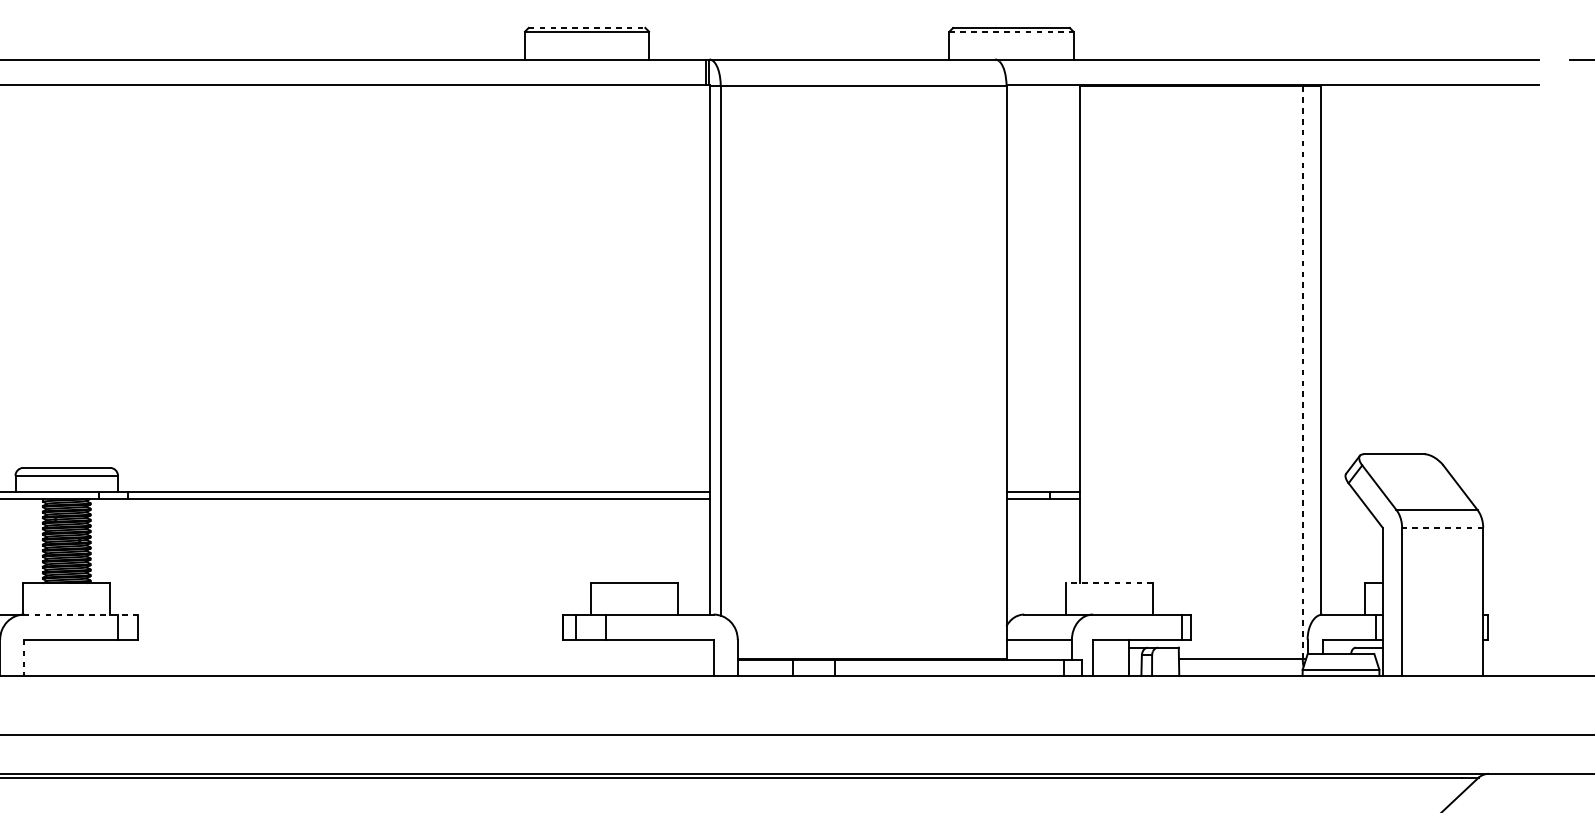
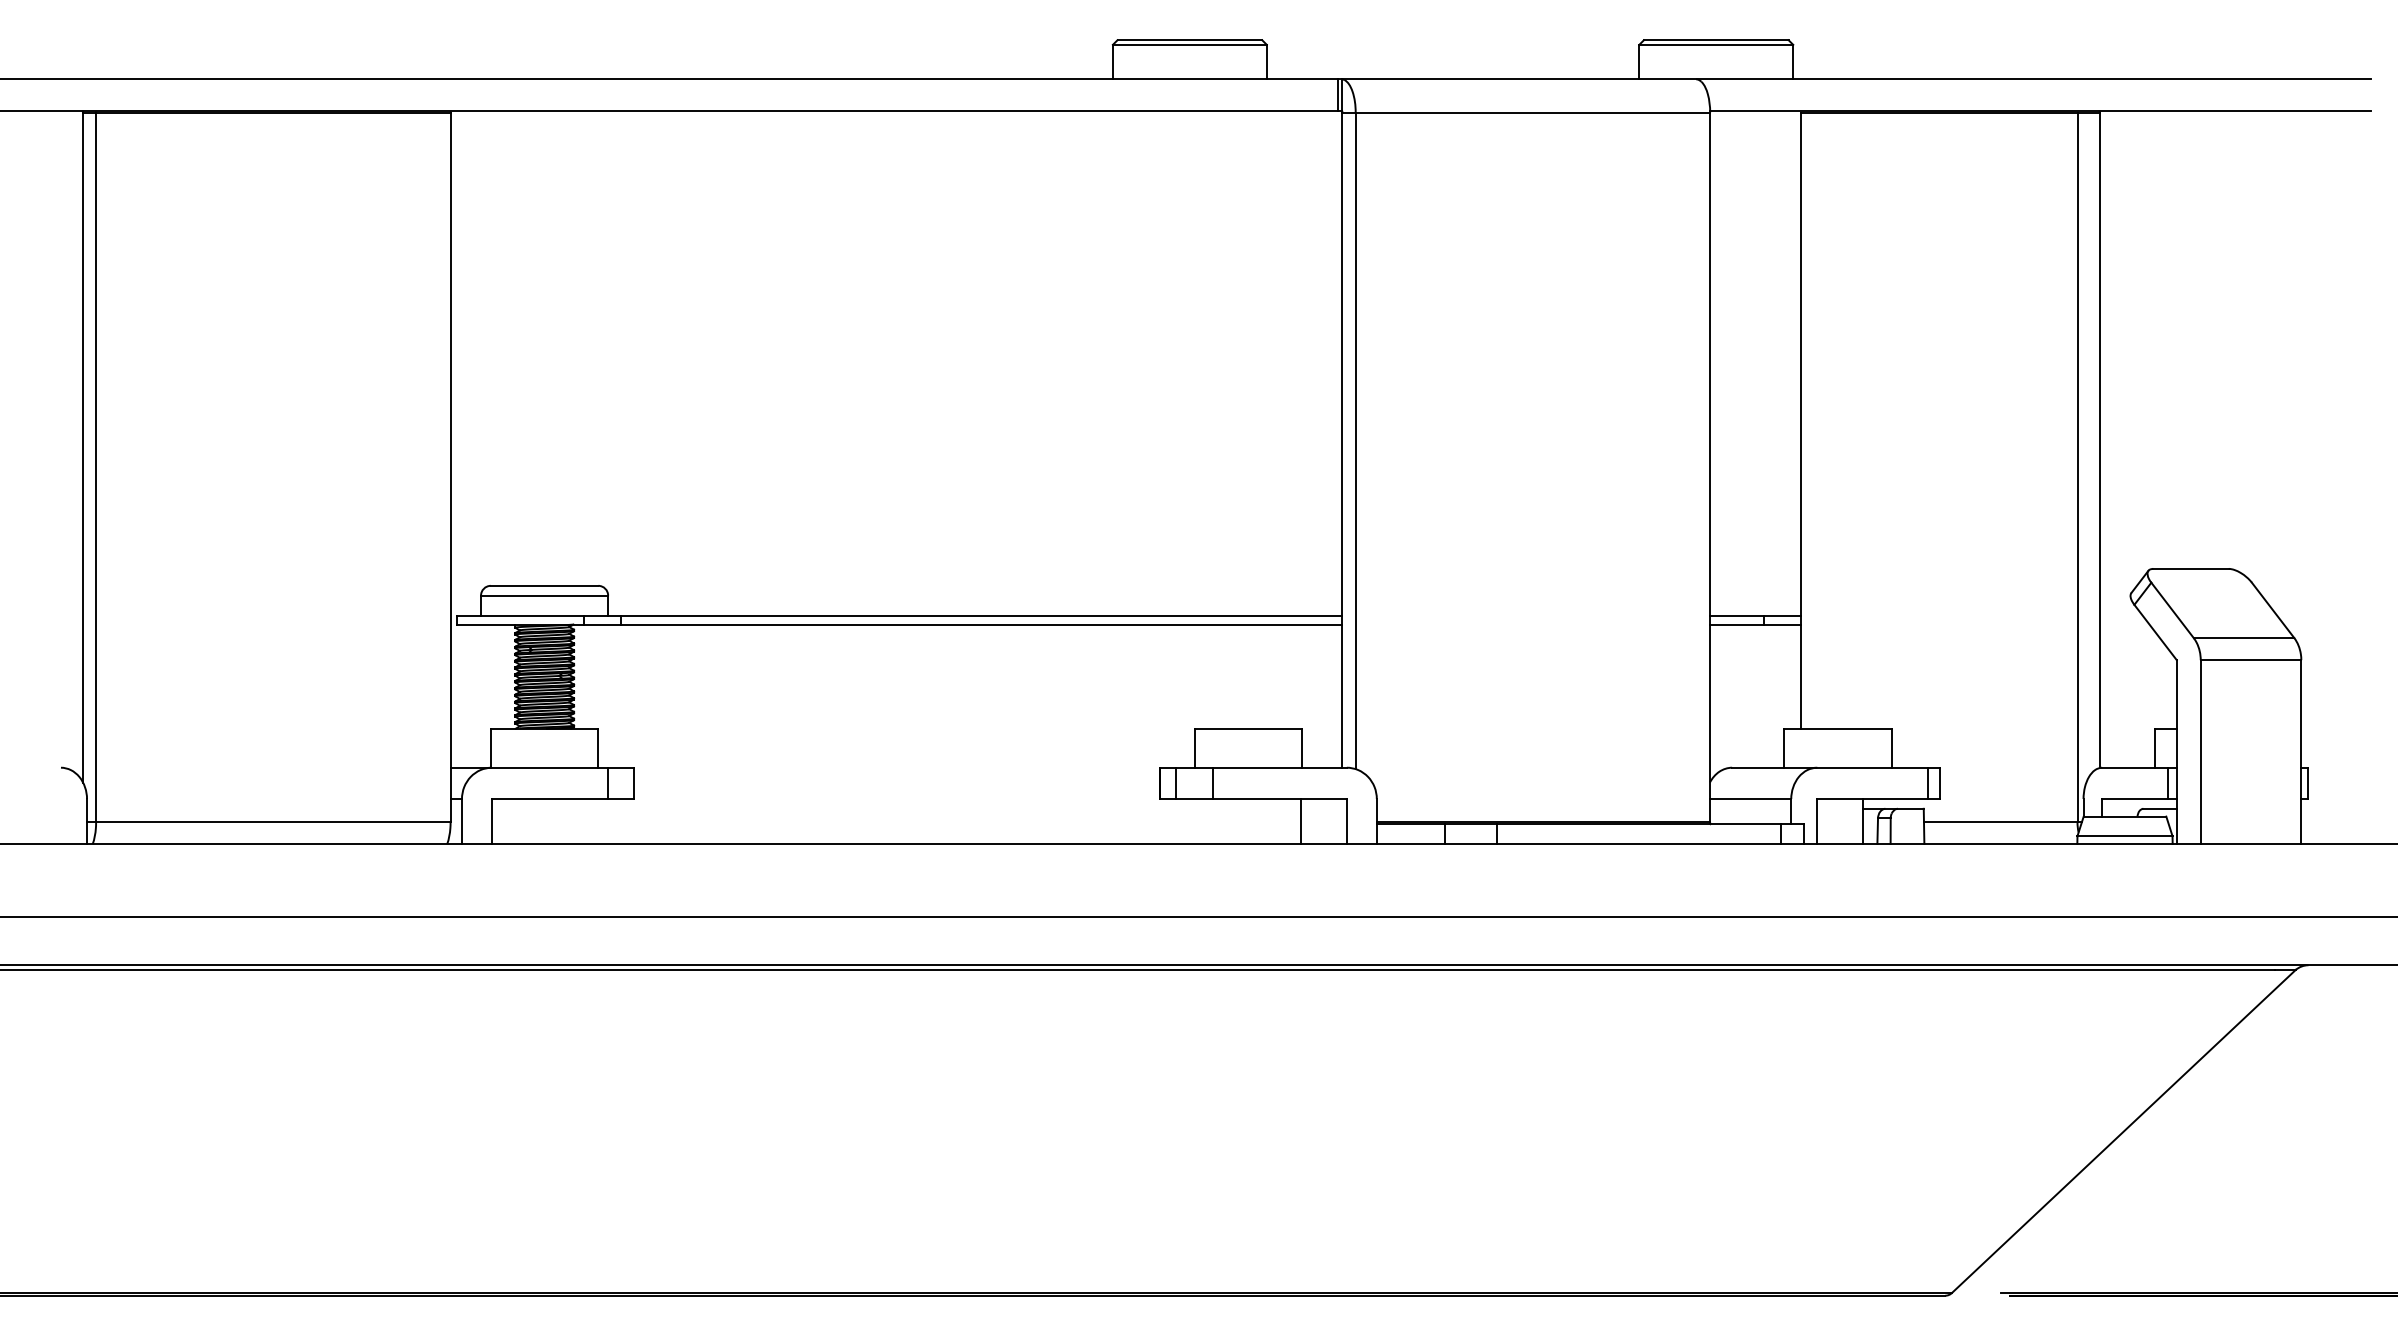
line: (587, 28) -> (1190, 40), dashed -> solid
line: (1011, 31) -> (1716, 44), dashed -> solid
line: (1302, 372) -> (2077, 467), dashed -> solid
line: (1442, 528) -> (2250, 660), dashed -> solid
line: (1110, 582) -> (1838, 728), dashed -> solid
line: (81, 614) -> (562, 767), dashed -> solid
line: (677, 657) -> (1301, 821), added
line: (24, 658) -> (492, 822), dashed -> solid

